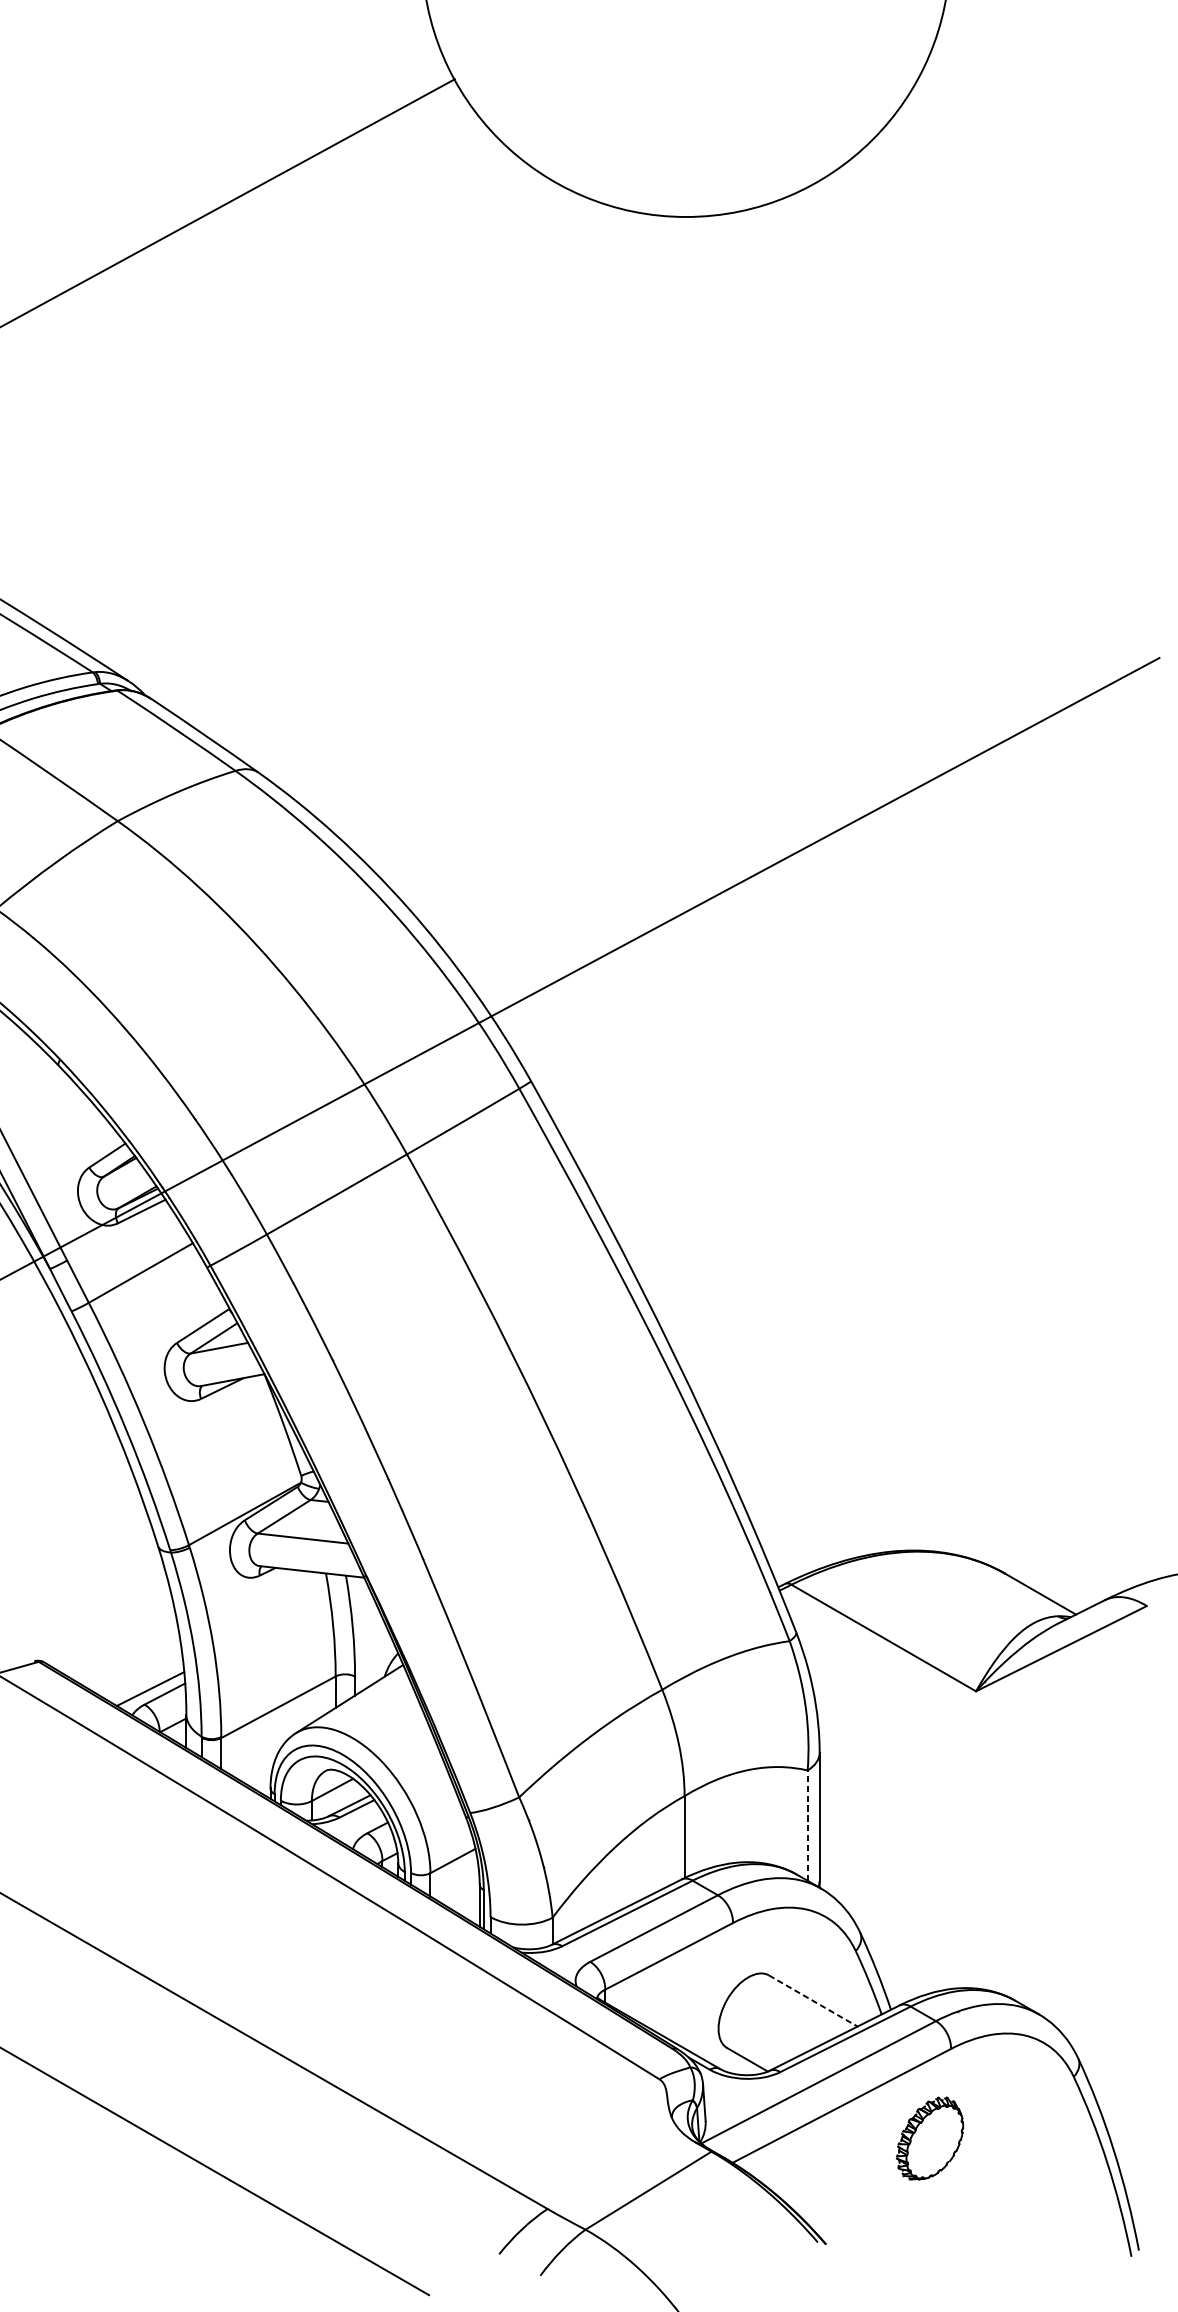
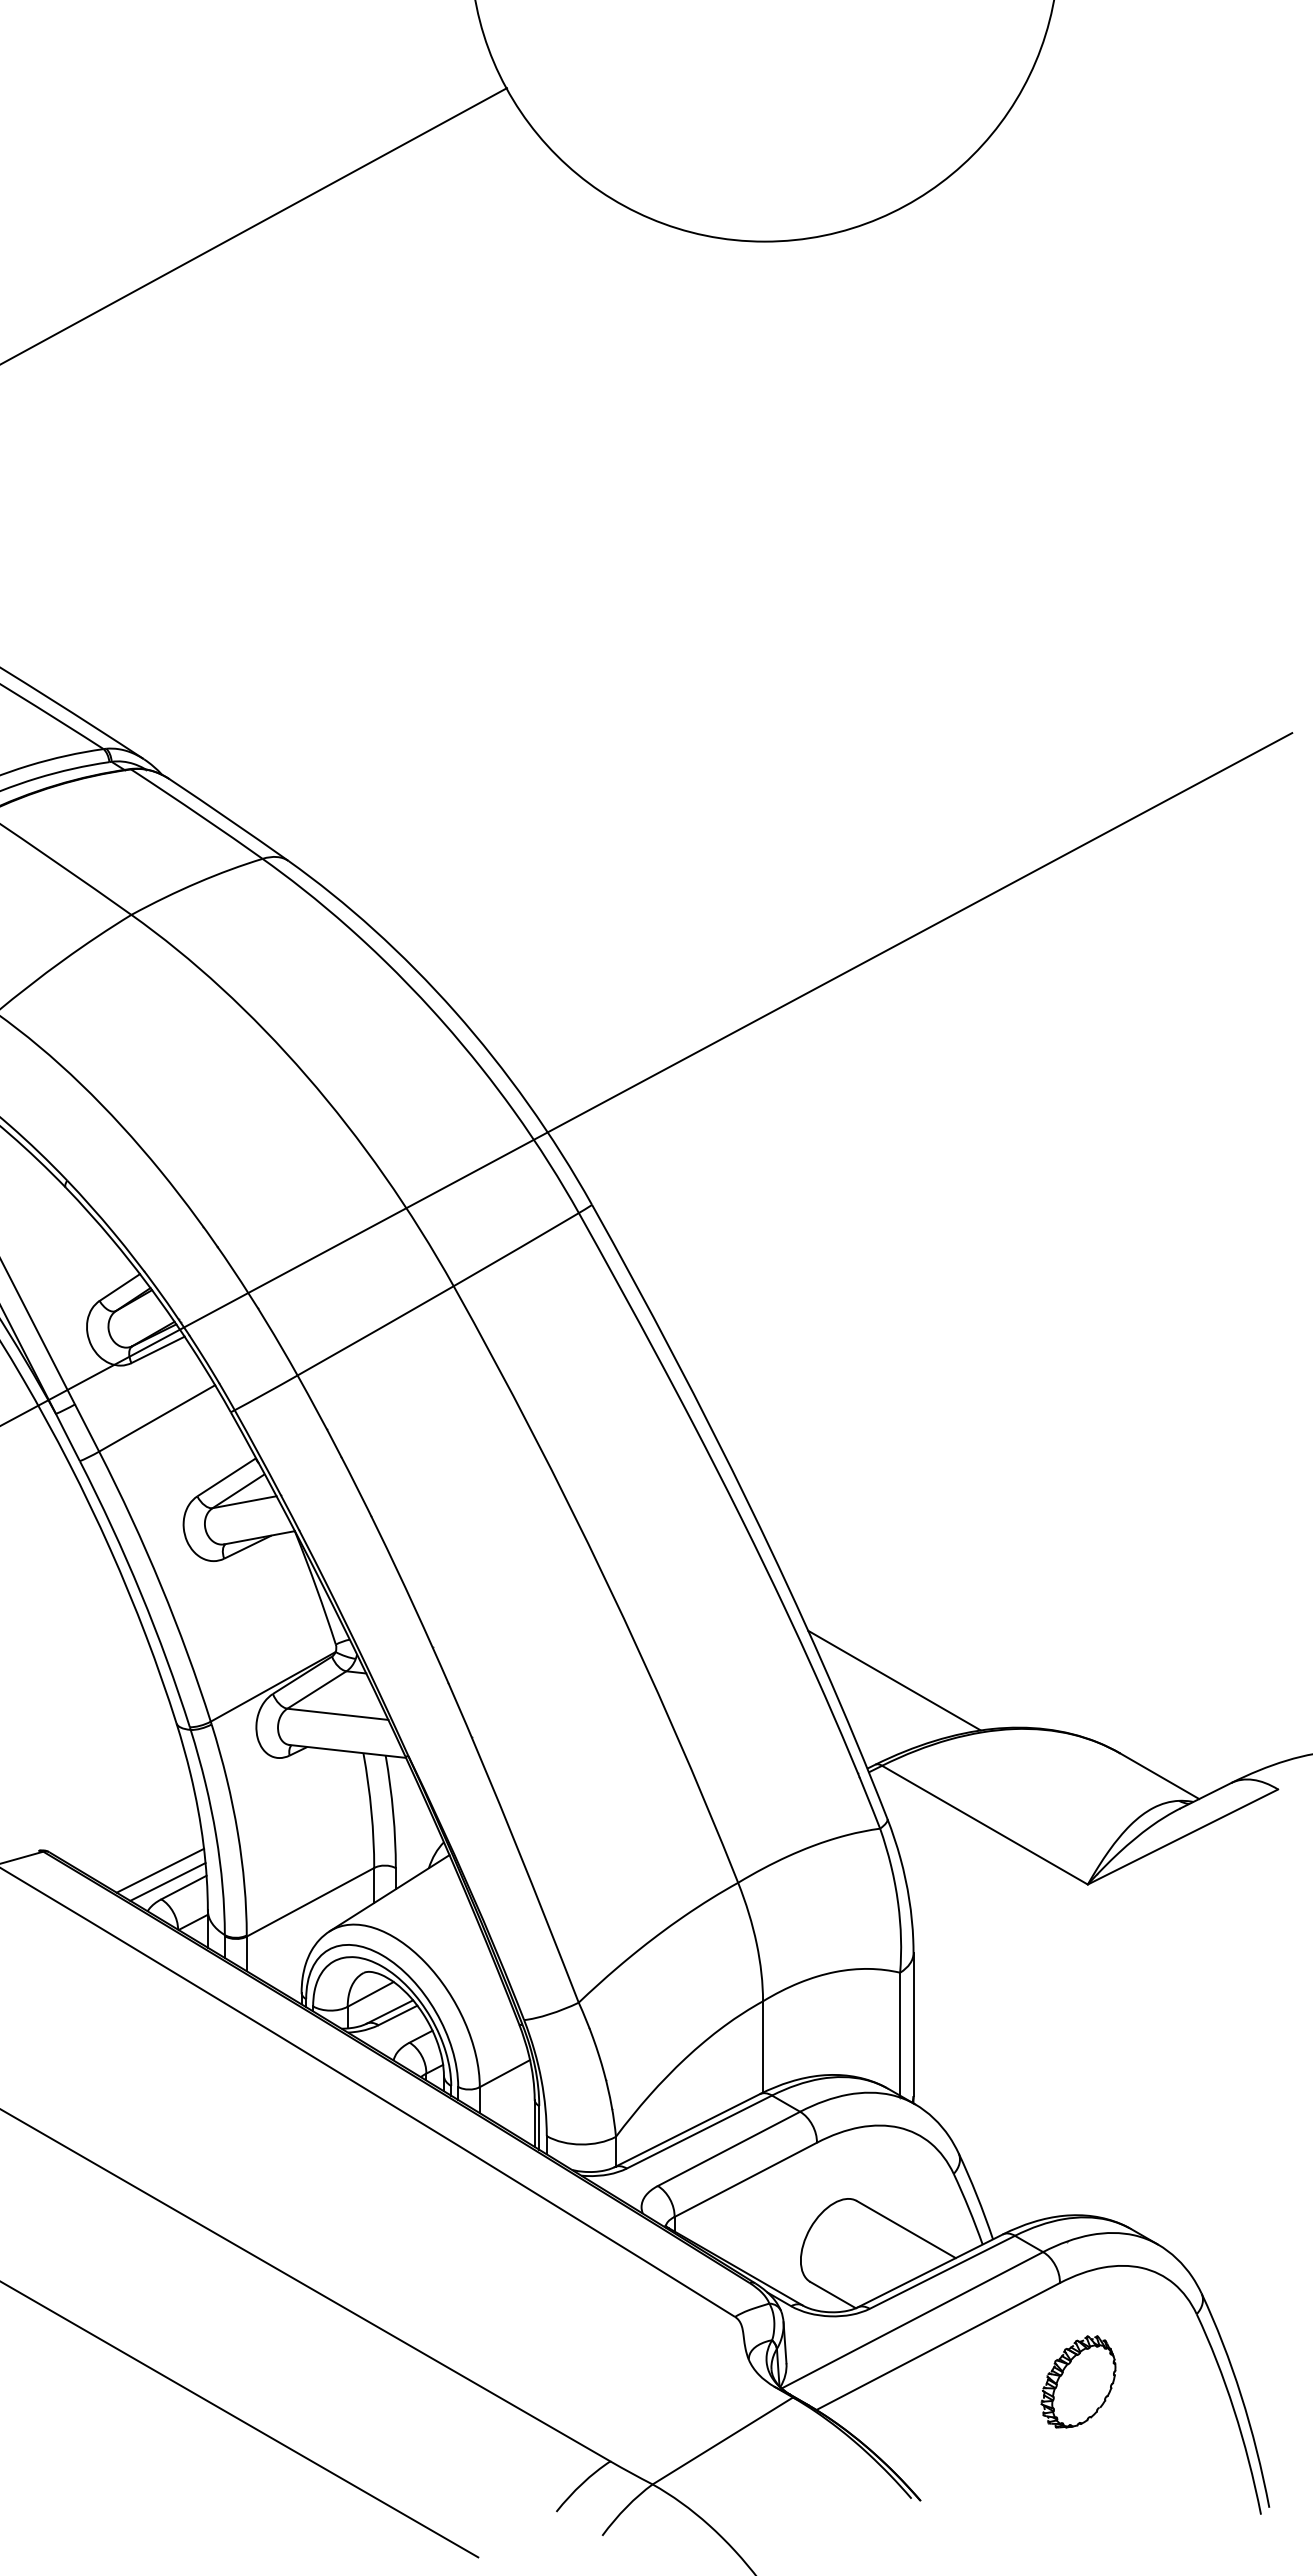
line: (802, 1508) -> (894, 1680), added
line: (143, 1678) -> (160, 1870), added
line: (807, 1825) -> (900, 2033), dashed -> solid
line: (813, 2000) -> (906, 2229), dashed -> solid
part: (930, 2138) -> (1078, 2381), moved

